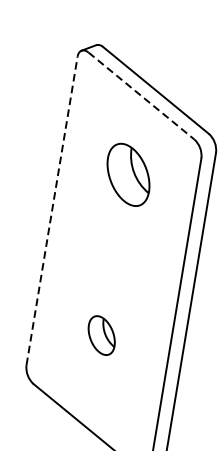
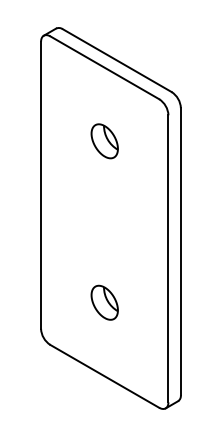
line: (141, 95) -> (104, 67), dashed -> solid
part: (128, 175) -> (104, 141), size x0.62
line: (52, 211) -> (41, 185), dashed -> solid
part: (101, 335) -> (104, 302), moved

